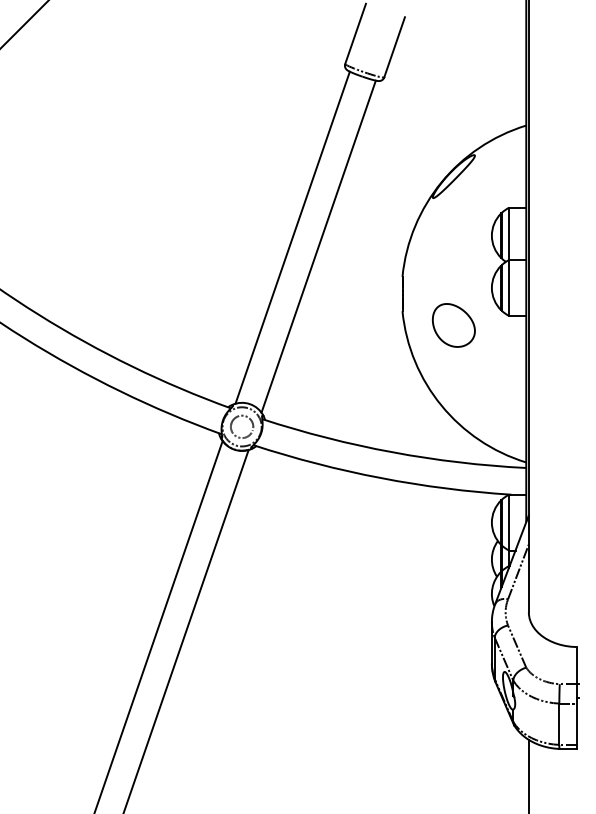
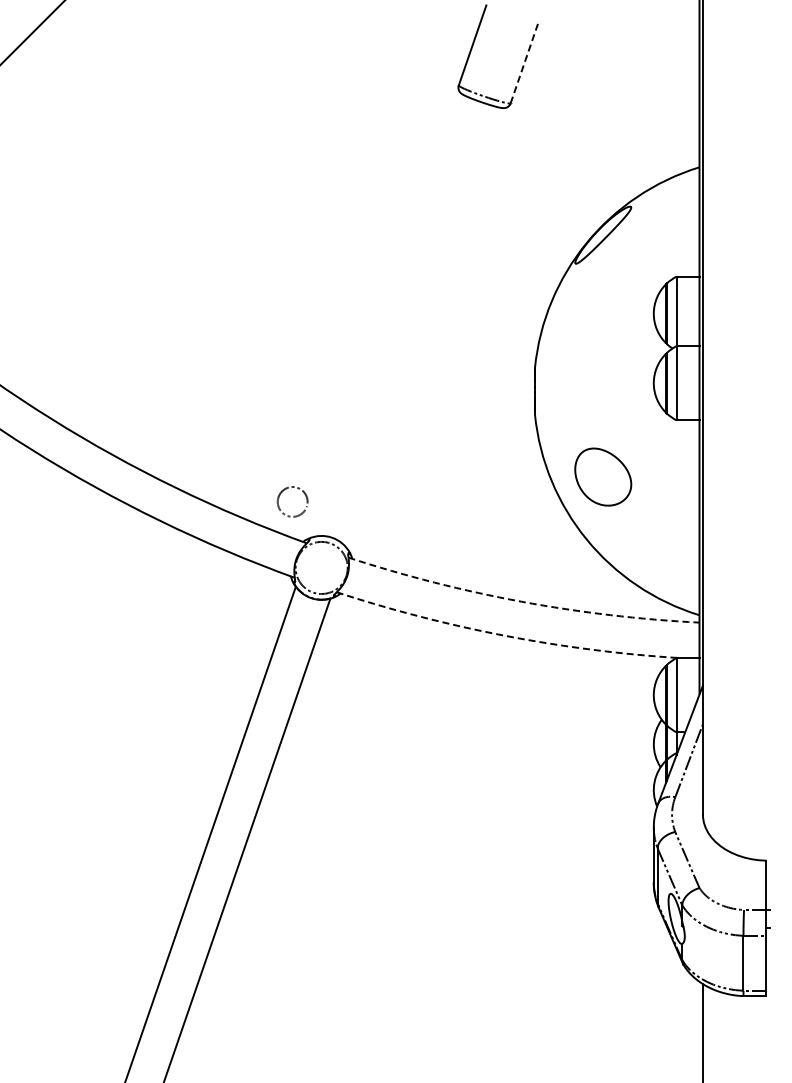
line: (394, 46) -> (524, 62), solid -> dashed
line: (292, 237) -> (388, 316), removed
line: (318, 246) -> (423, 328), removed
part: (454, 325) -> (603, 476), moved
part: (232, 424) -> (279, 498), moved
arc: (392, 452) -> (521, 601), solid -> dashed
arc: (381, 478) -> (506, 636), solid -> dashed

